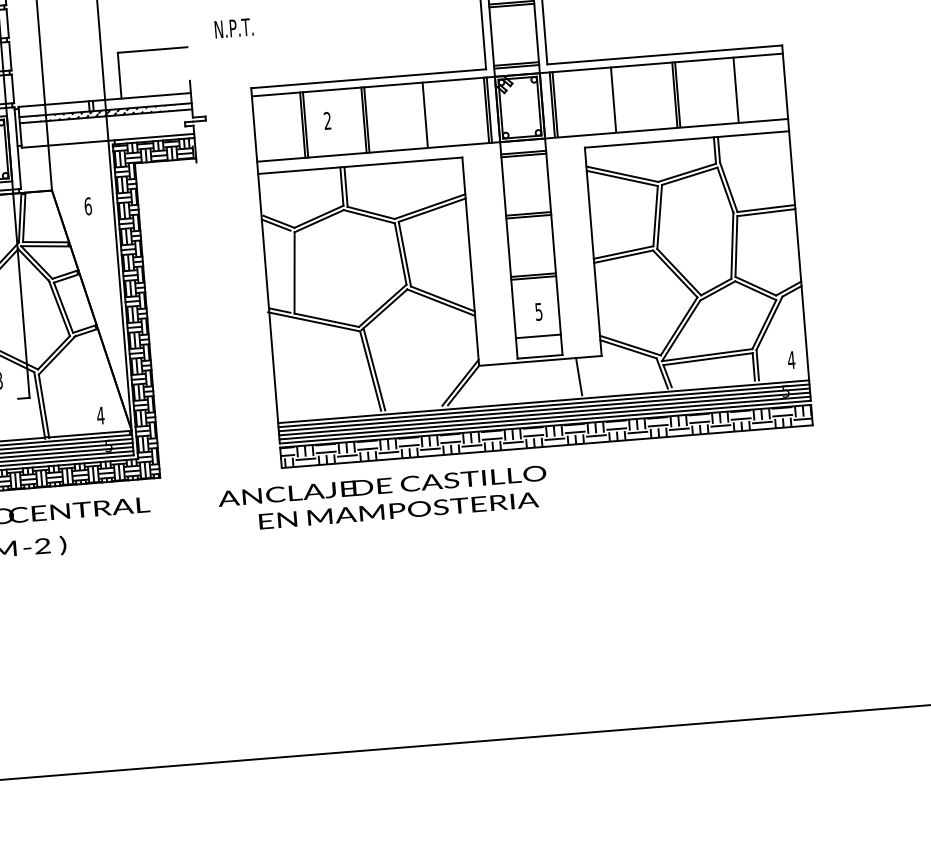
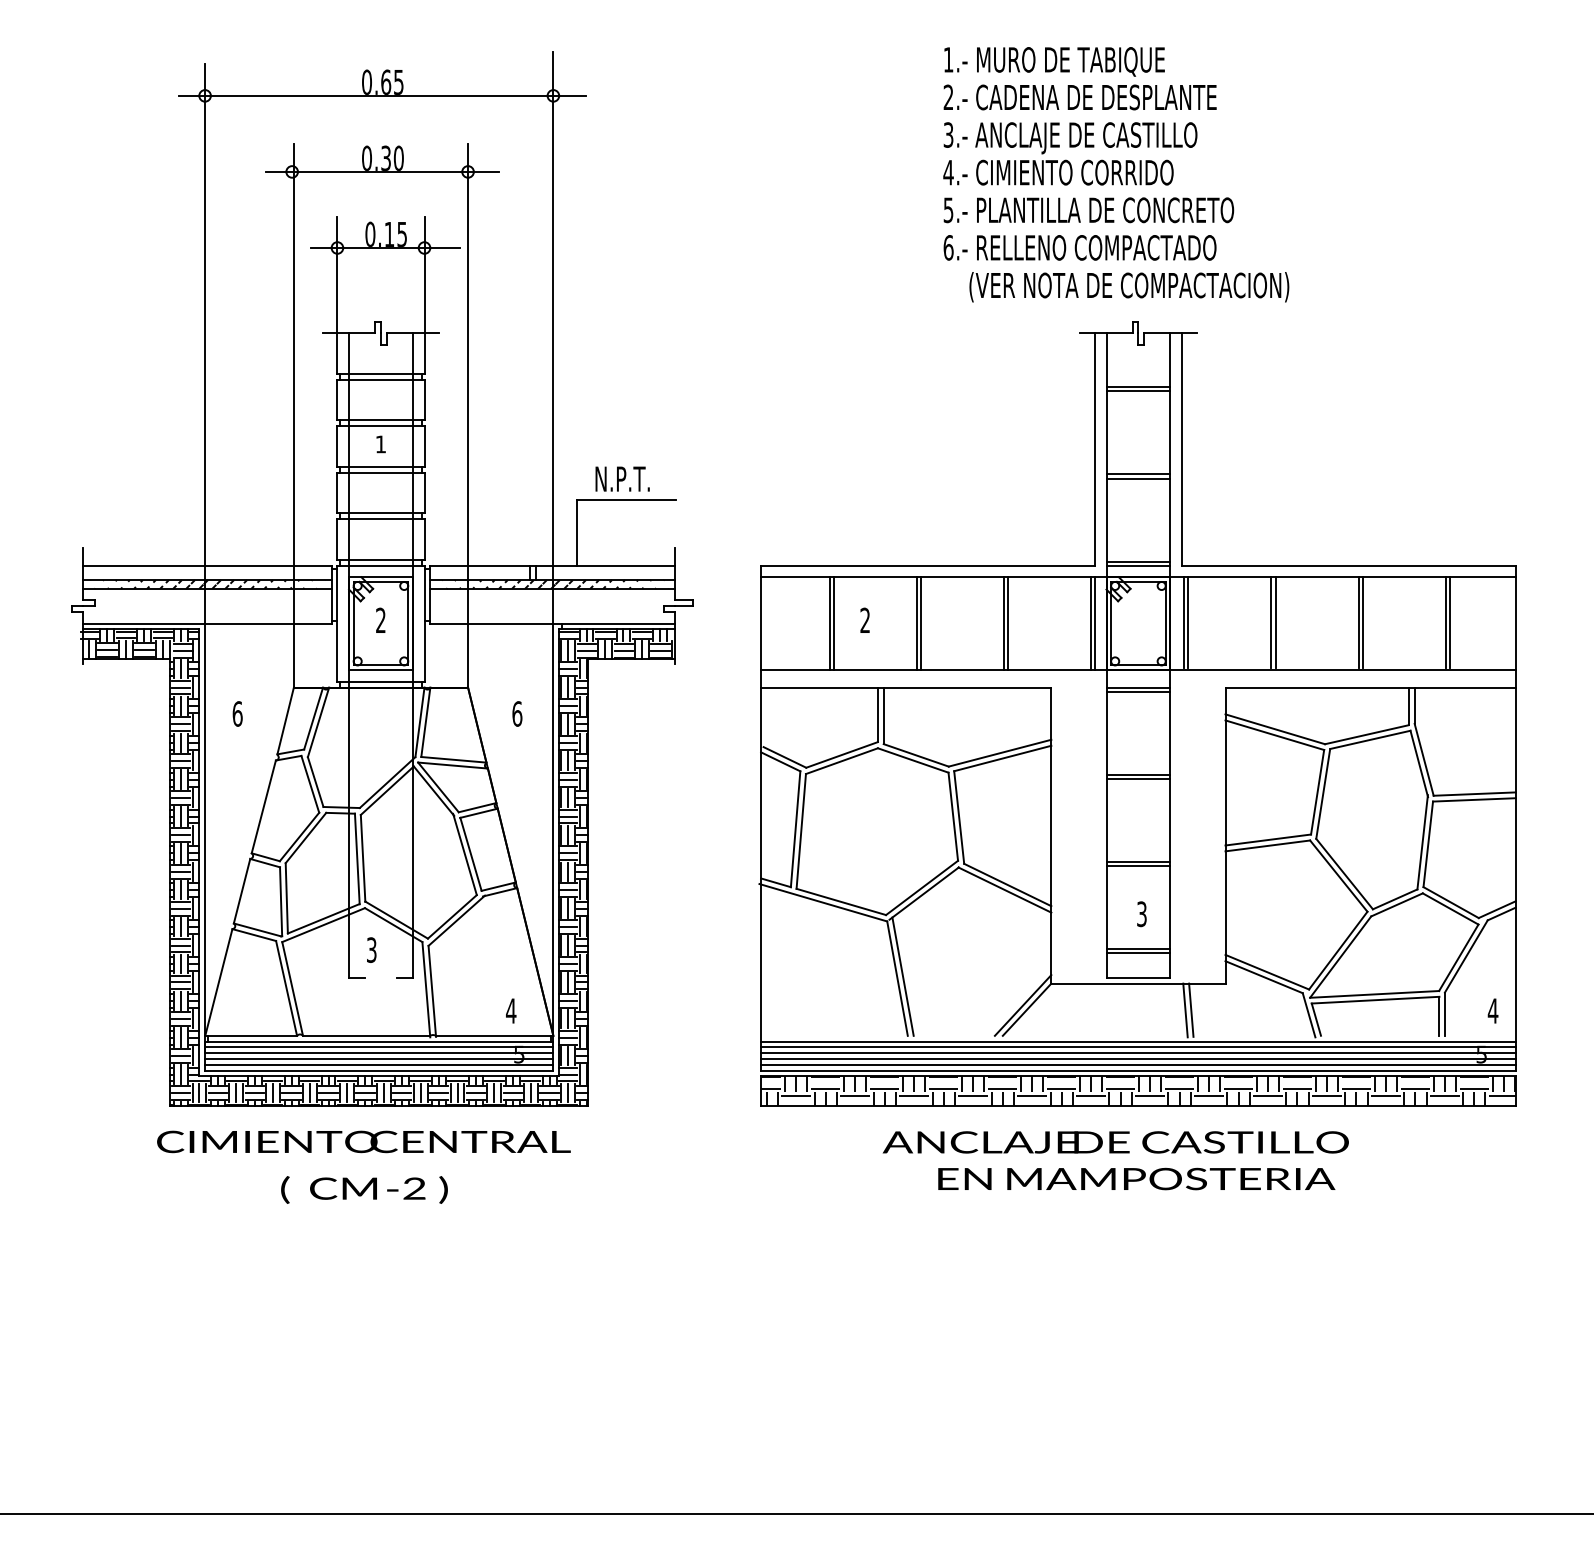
text: (233, 27) -> (622, 478), moved
line: (738, 89) -> (1449, 622), added
line: (616, 99) -> (1275, 622), added
line: (427, 114) -> (1007, 623), added
line: (290, 271) -> (795, 829), added
text: (538, 311) -> (1141, 913), 5 -> 3
line: (538, 339) -> (1138, 952), added
line: (575, 377) -> (1185, 1010), added
text: (383, 498) -> (1115, 1160), moved

